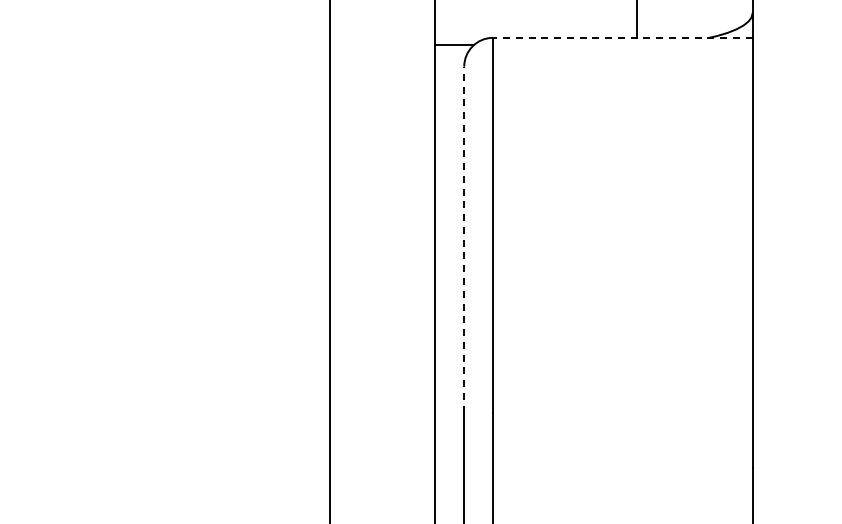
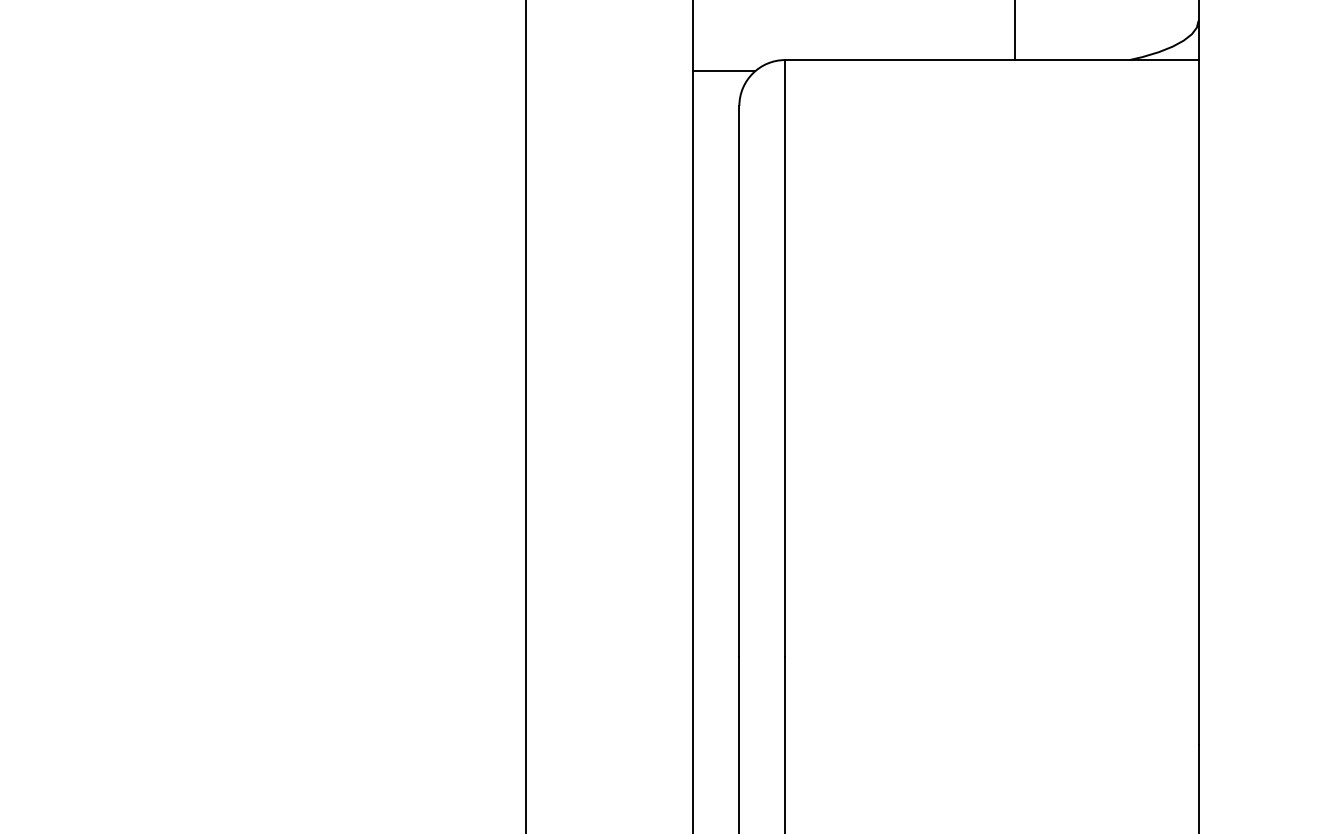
line: (622, 37) -> (991, 59), dashed -> solid
line: (464, 239) -> (739, 381), dashed -> solid

